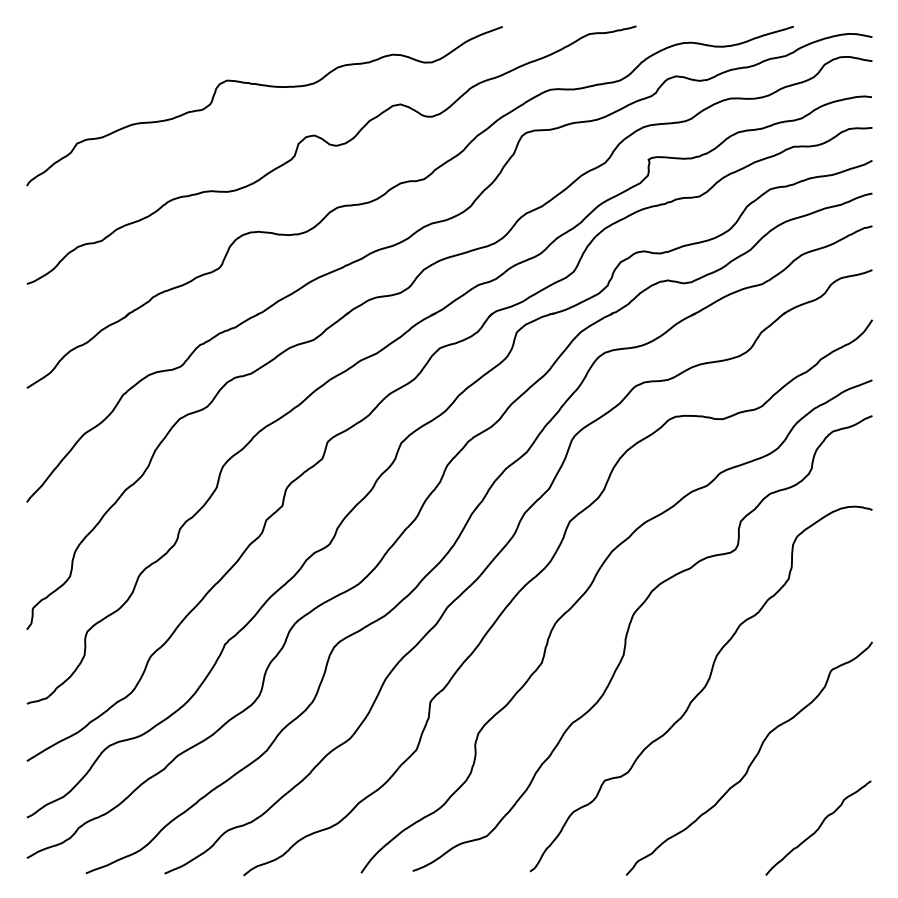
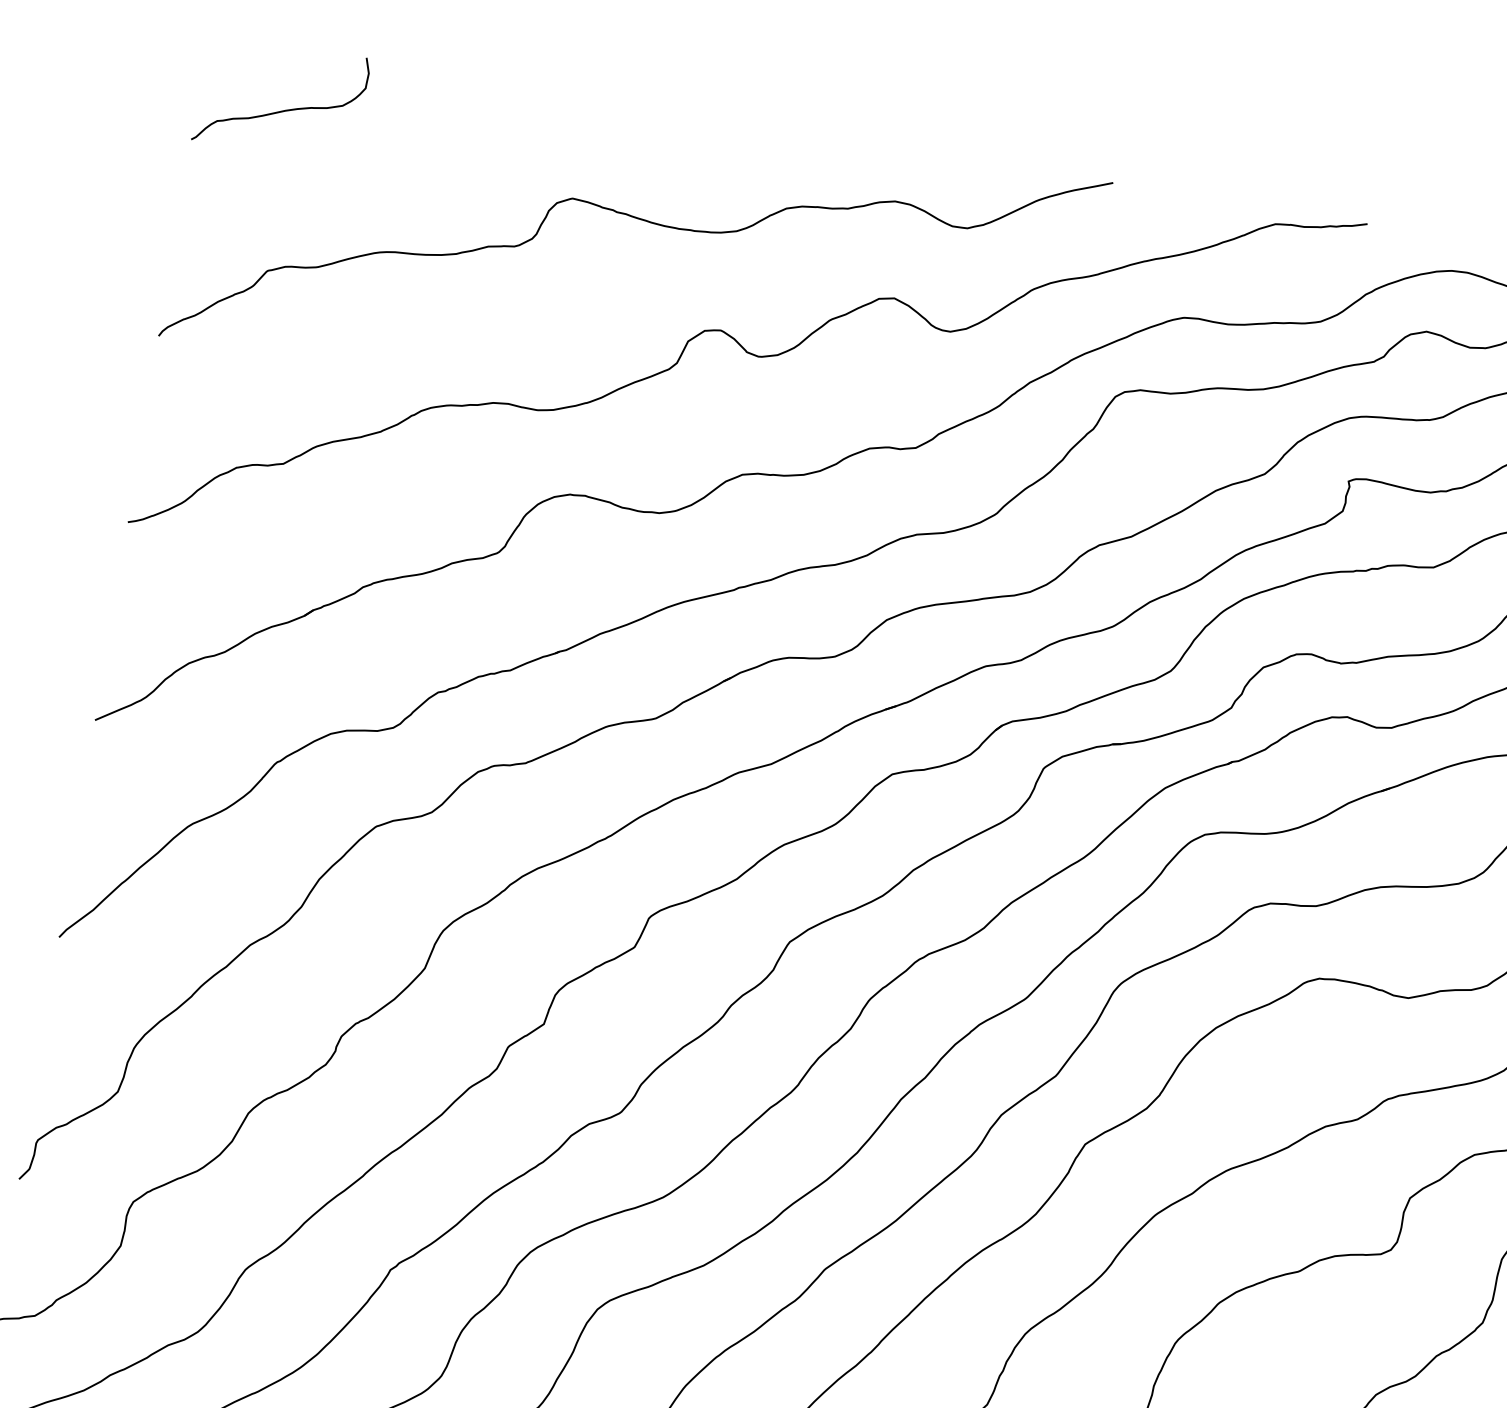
curve: (70, 59) -> (281, 109), added

